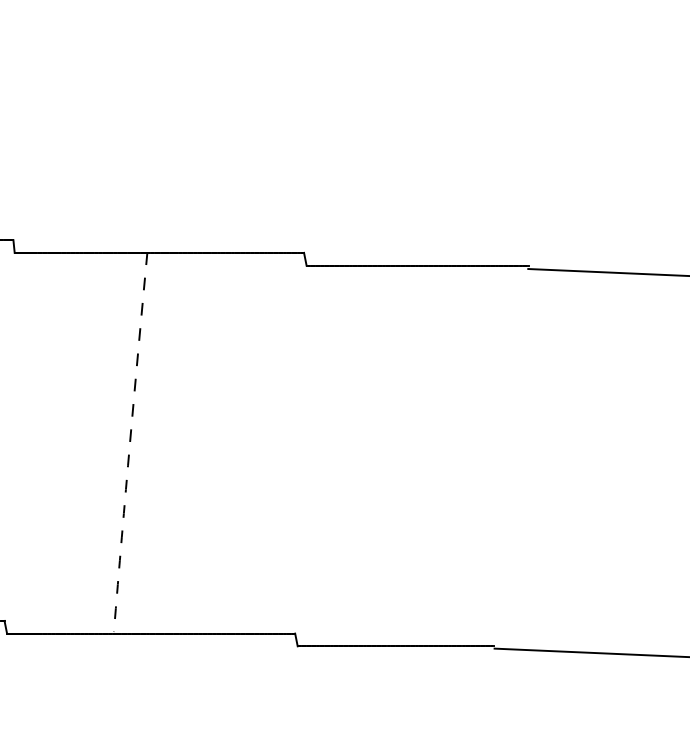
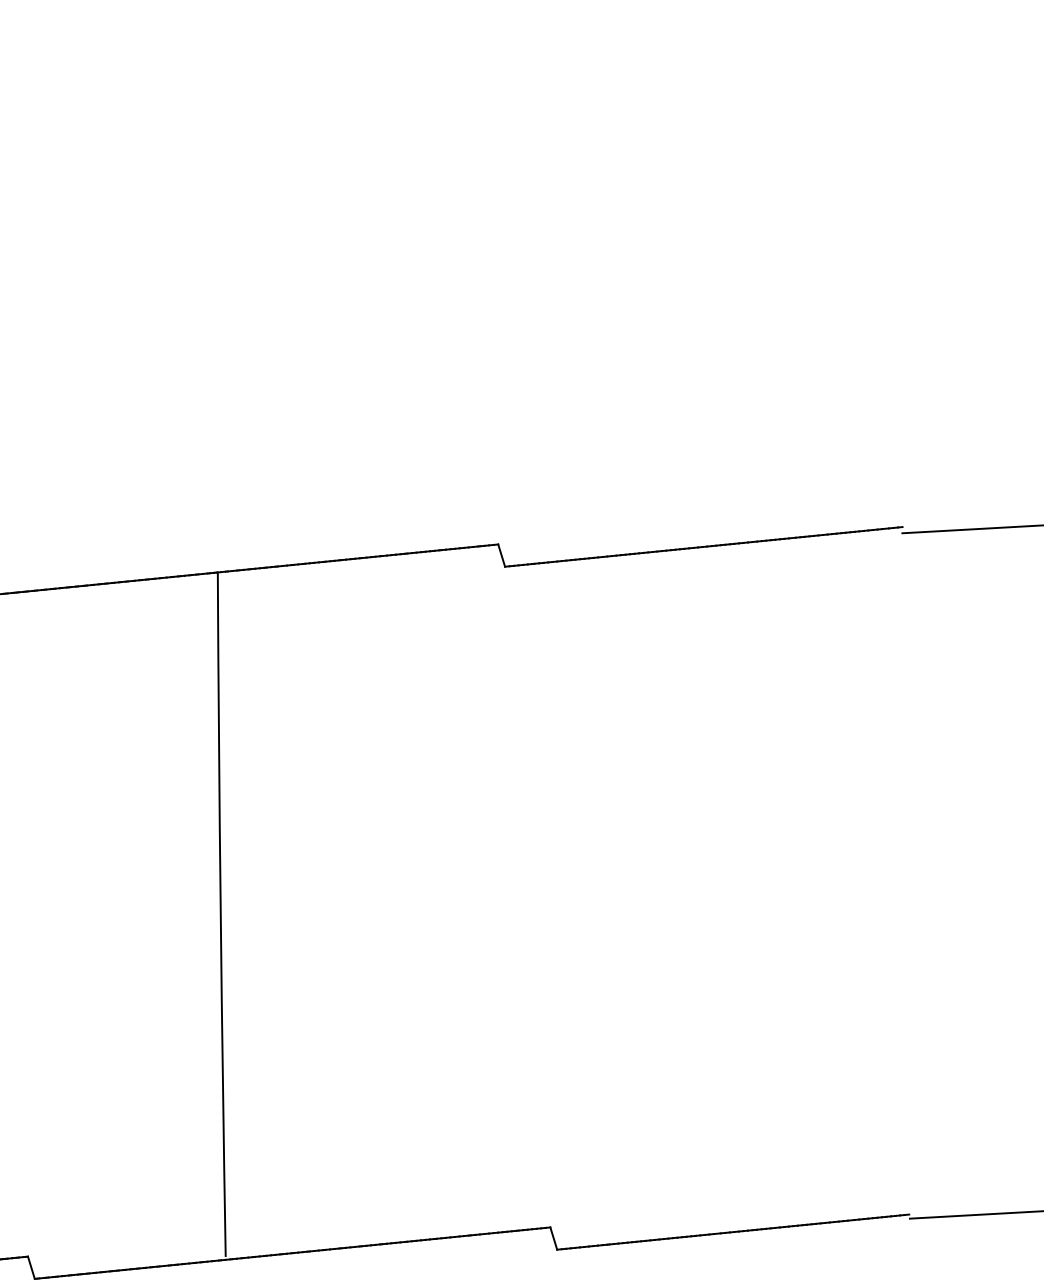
arc: (130, 442) -> (221, 914), dashed -> solid

